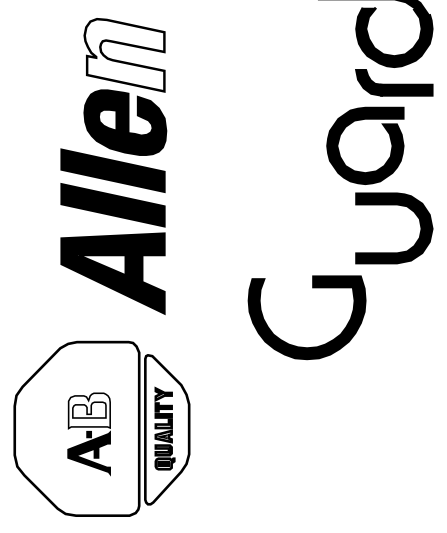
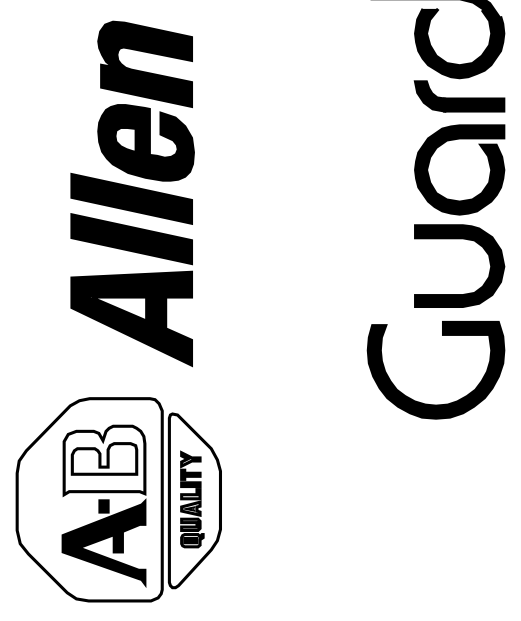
fill: (124, 55) -> (145, 64), added
part: (362, 120) -> (456, 140), moved
part: (302, 346) -> (430, 403), moved
part: (88, 434) -> (103, 506), size x1.67

